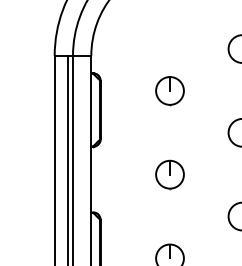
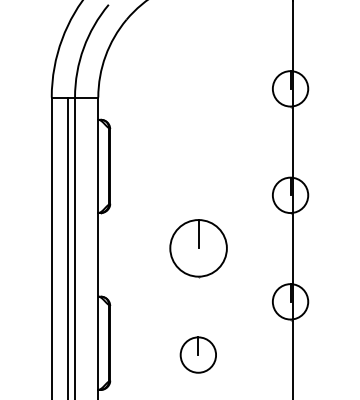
part: (169, 91) -> (197, 142), removed
part: (169, 174) -> (197, 248), size x1.6

